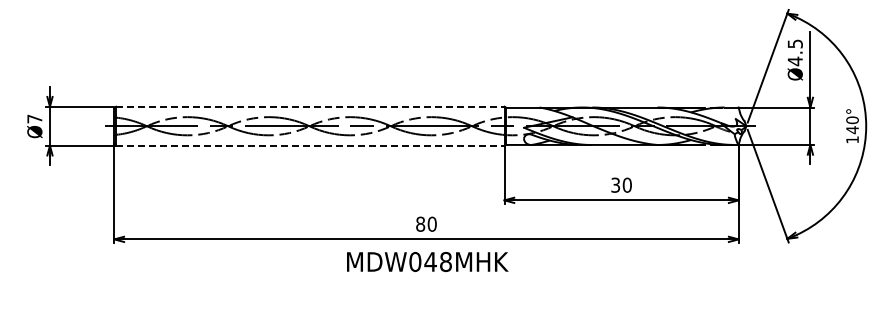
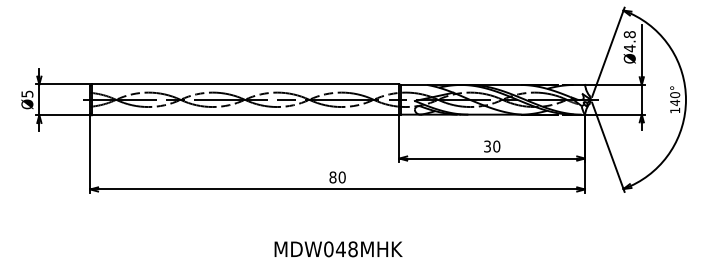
text: (794, 43) -> (629, 34), Ø4.5 -> Ø4.8
line: (310, 106) -> (245, 84), dashed -> solid
text: (34, 118) -> (27, 93), Ø7 -> Ø5
line: (310, 145) -> (245, 115), dashed -> solid
text: (427, 261) -> (338, 248), moved

